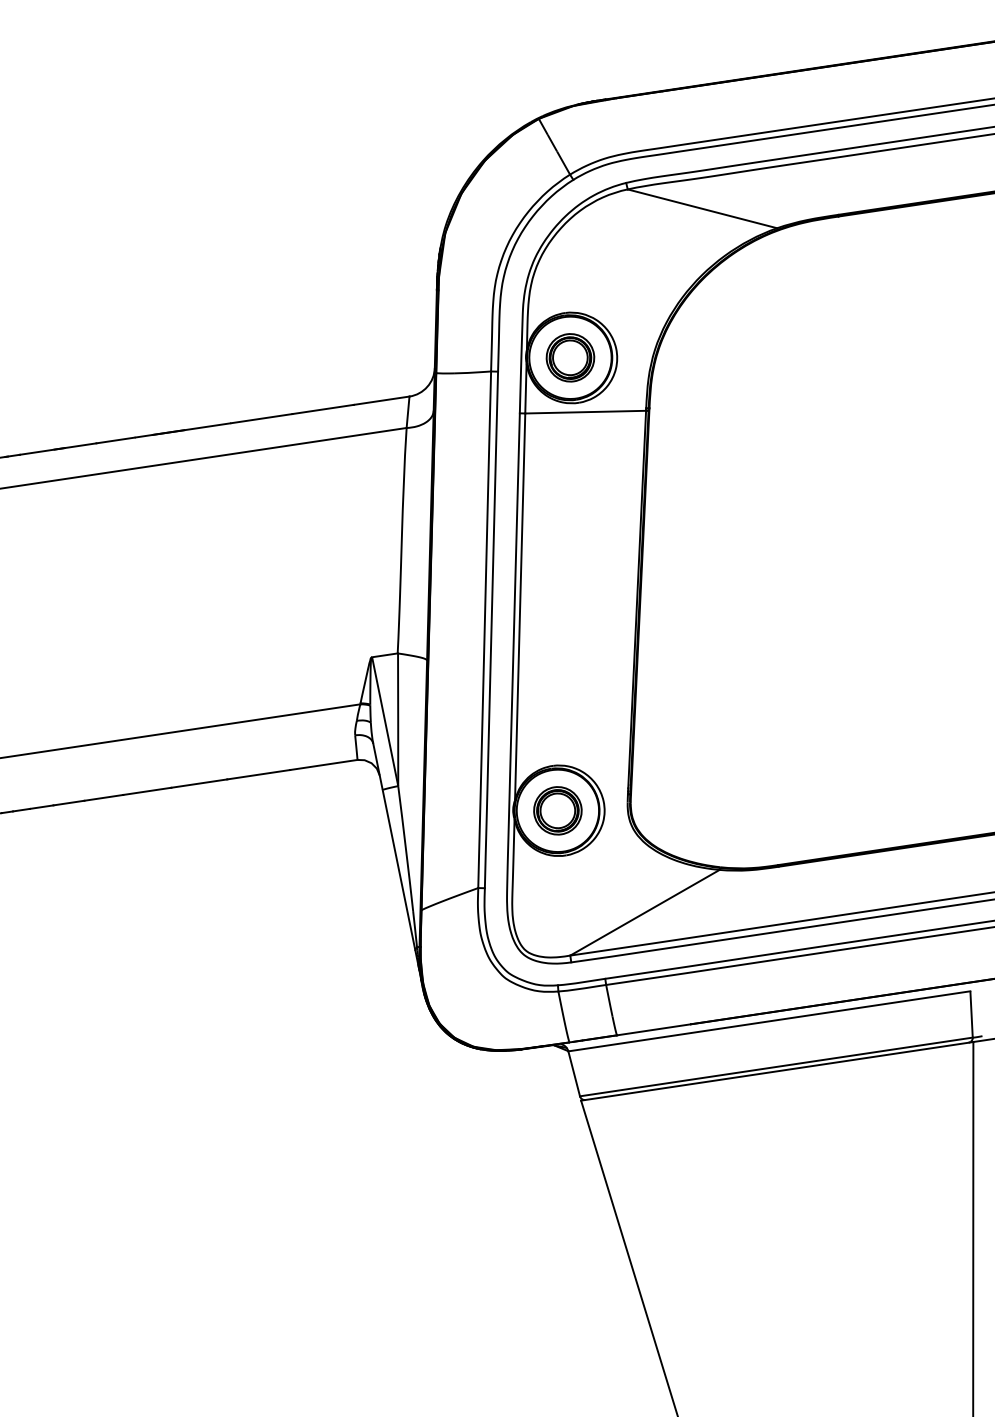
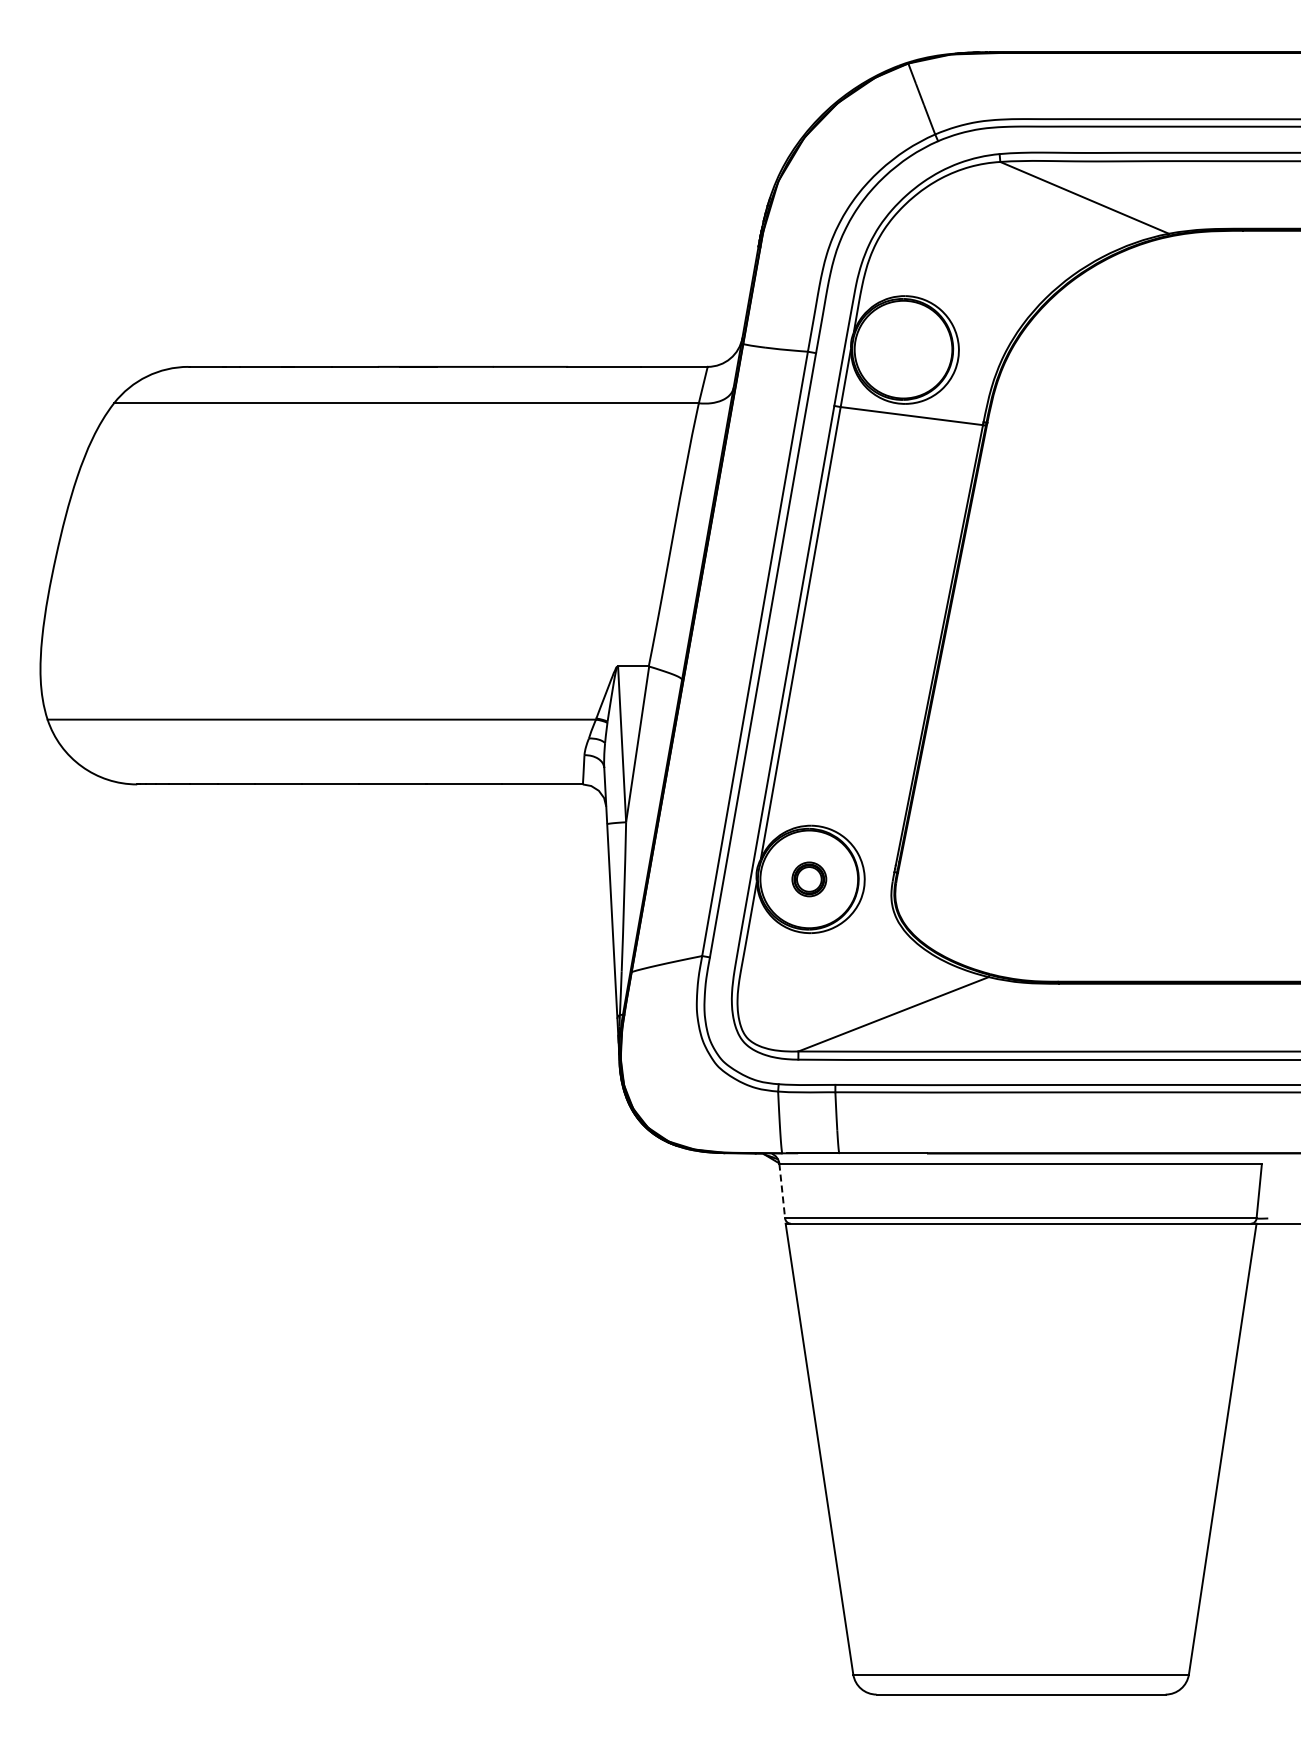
part: (570, 357) -> (903, 349), removed
part: (558, 810) -> (809, 879), size x0.6
line: (574, 1074) -> (782, 1191), solid -> dashed

